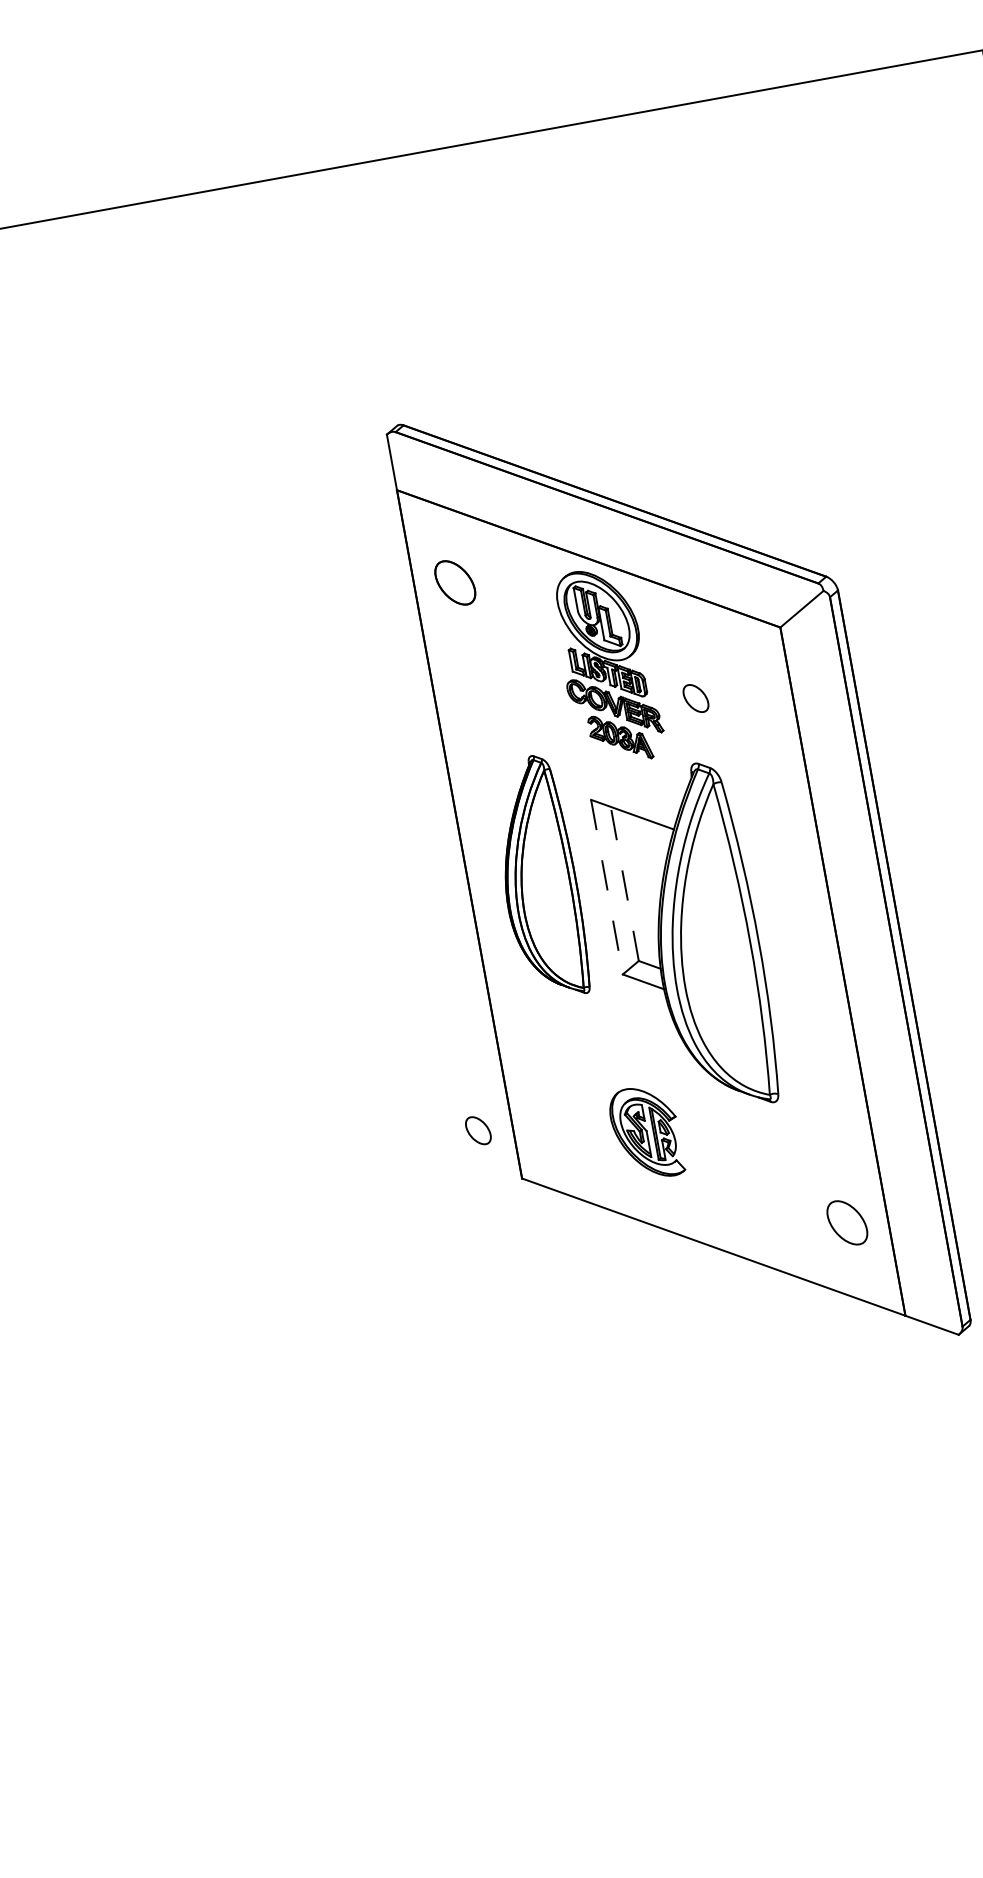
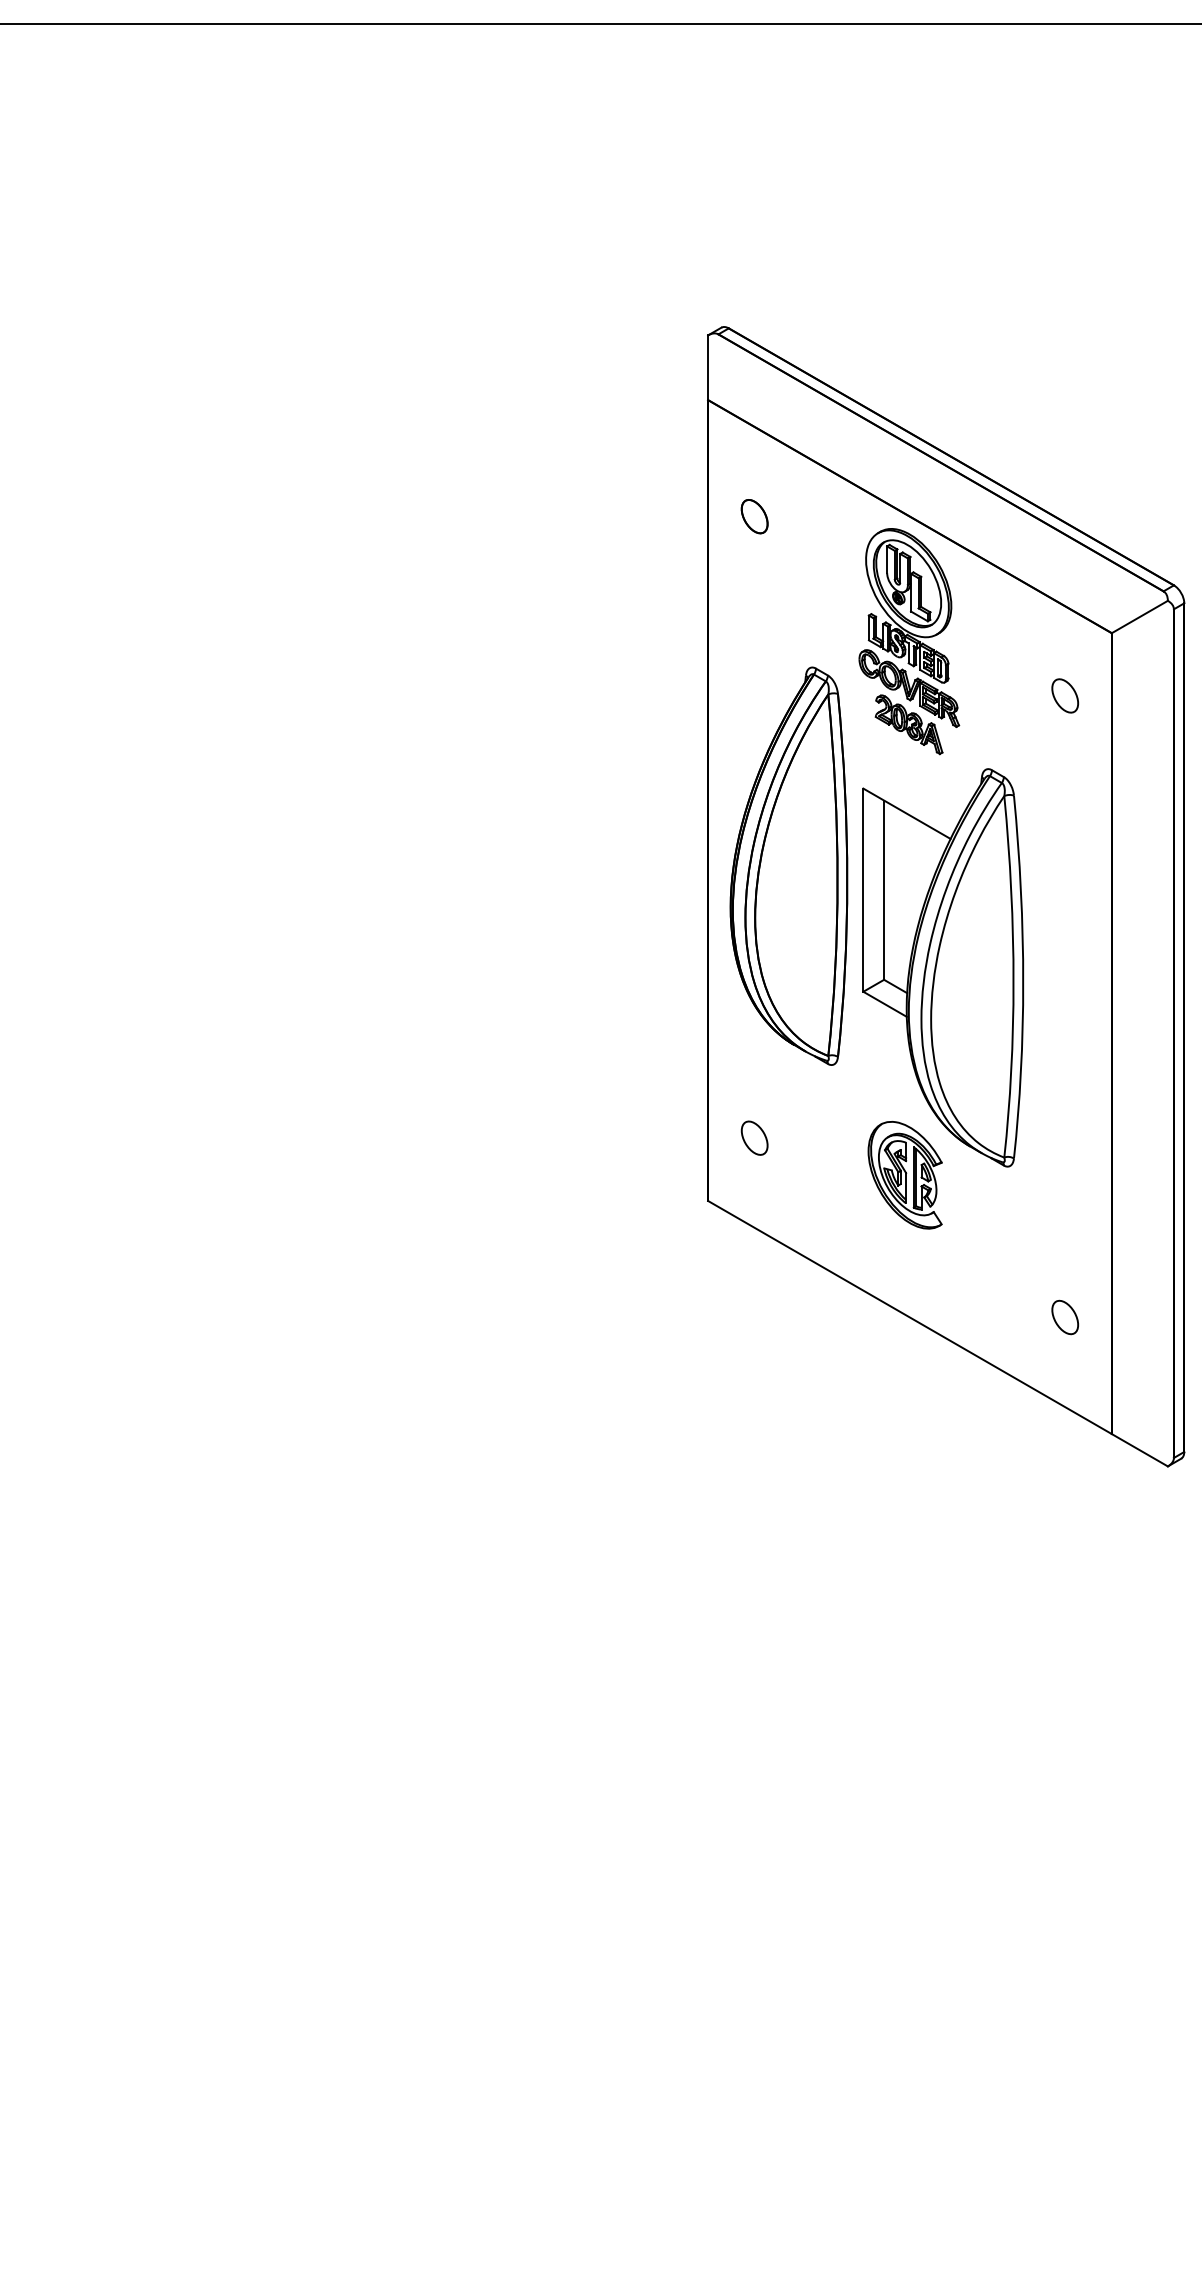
part: (455, 583) -> (754, 516), size x0.62
part: (695, 698) -> (1064, 695), moved
part: (538, 877) -> (788, 865), size x1.43
line: (625, 884) -> (884, 890), dashed -> solid
line: (607, 887) -> (863, 890), dashed -> solid
part: (478, 1130) -> (754, 1137), moved
part: (645, 1133) -> (904, 1175), moved
part: (846, 1222) -> (1064, 1317), size x0.62

